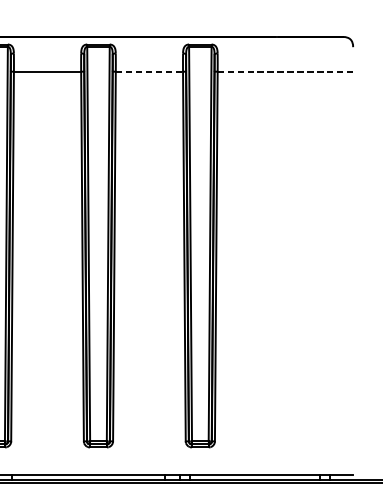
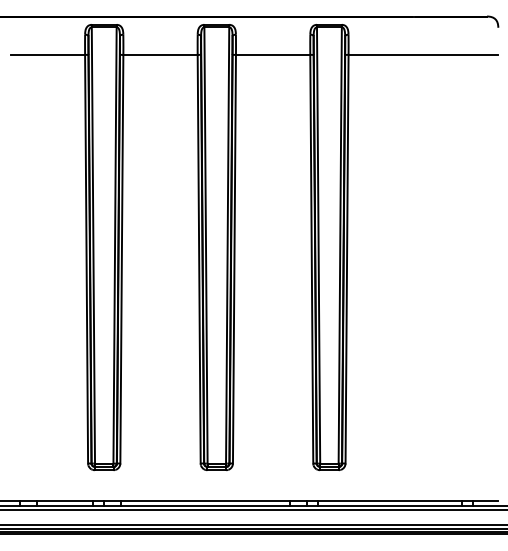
line: (149, 71) -> (273, 54), dashed -> solid
line: (285, 71) -> (423, 54), dashed -> solid

